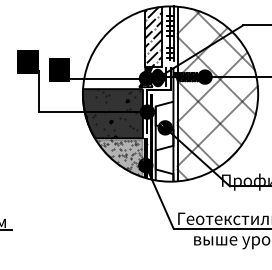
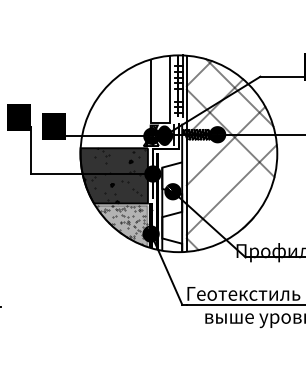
hatch: (153, 36) -> (159, 89), removed
line: (209, 113) -> (222, 175), removed
line: (197, 145) -> (209, 211), removed

